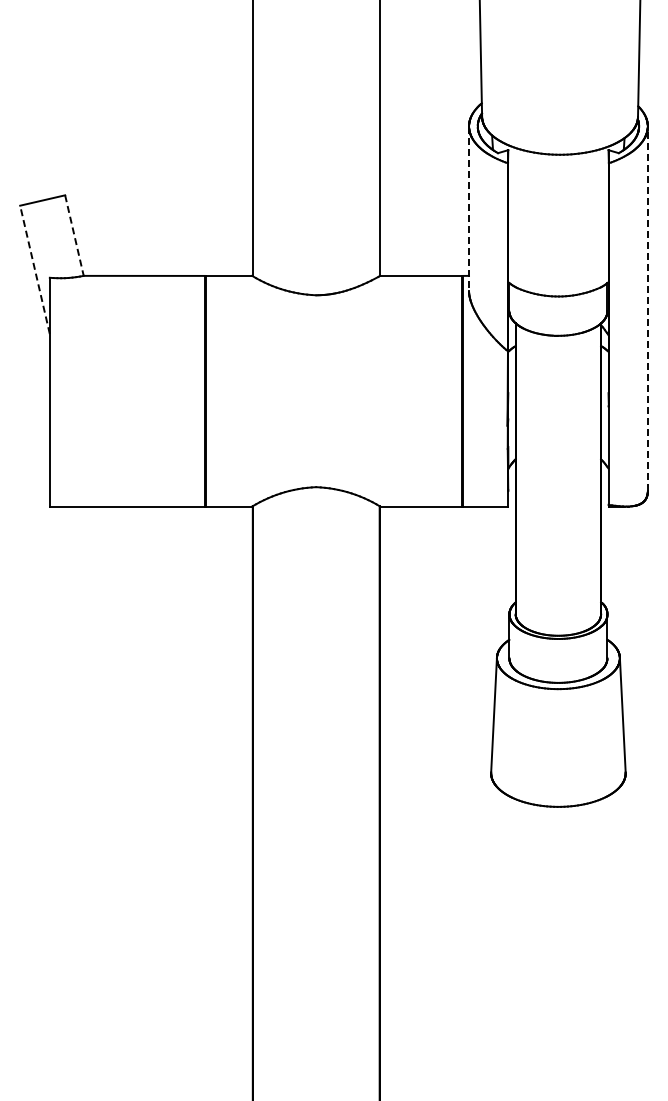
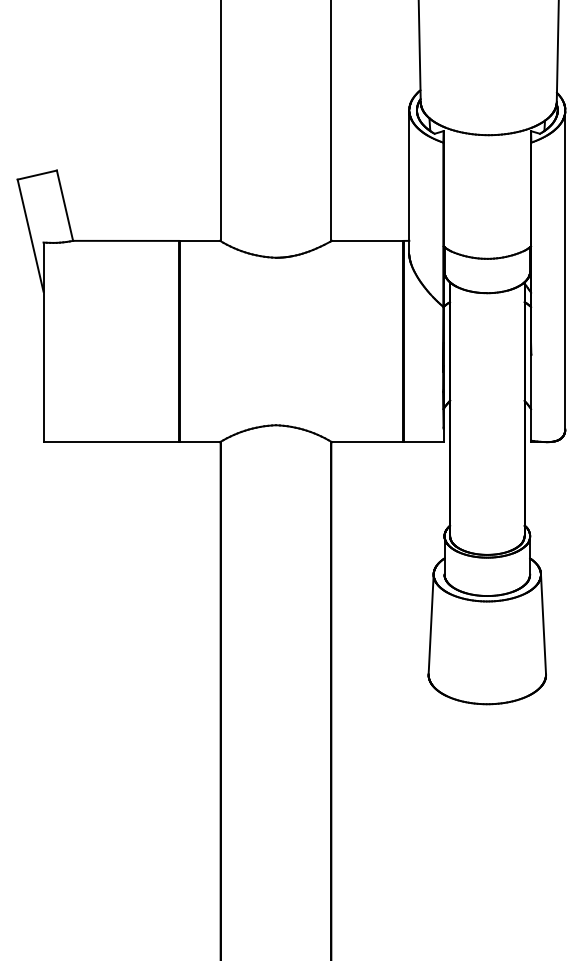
line: (469, 209) -> (409, 182), dashed -> solid
line: (74, 236) -> (65, 206), dashed -> solid
line: (35, 269) -> (31, 235), dashed -> solid
line: (647, 308) -> (565, 269), dashed -> solid

